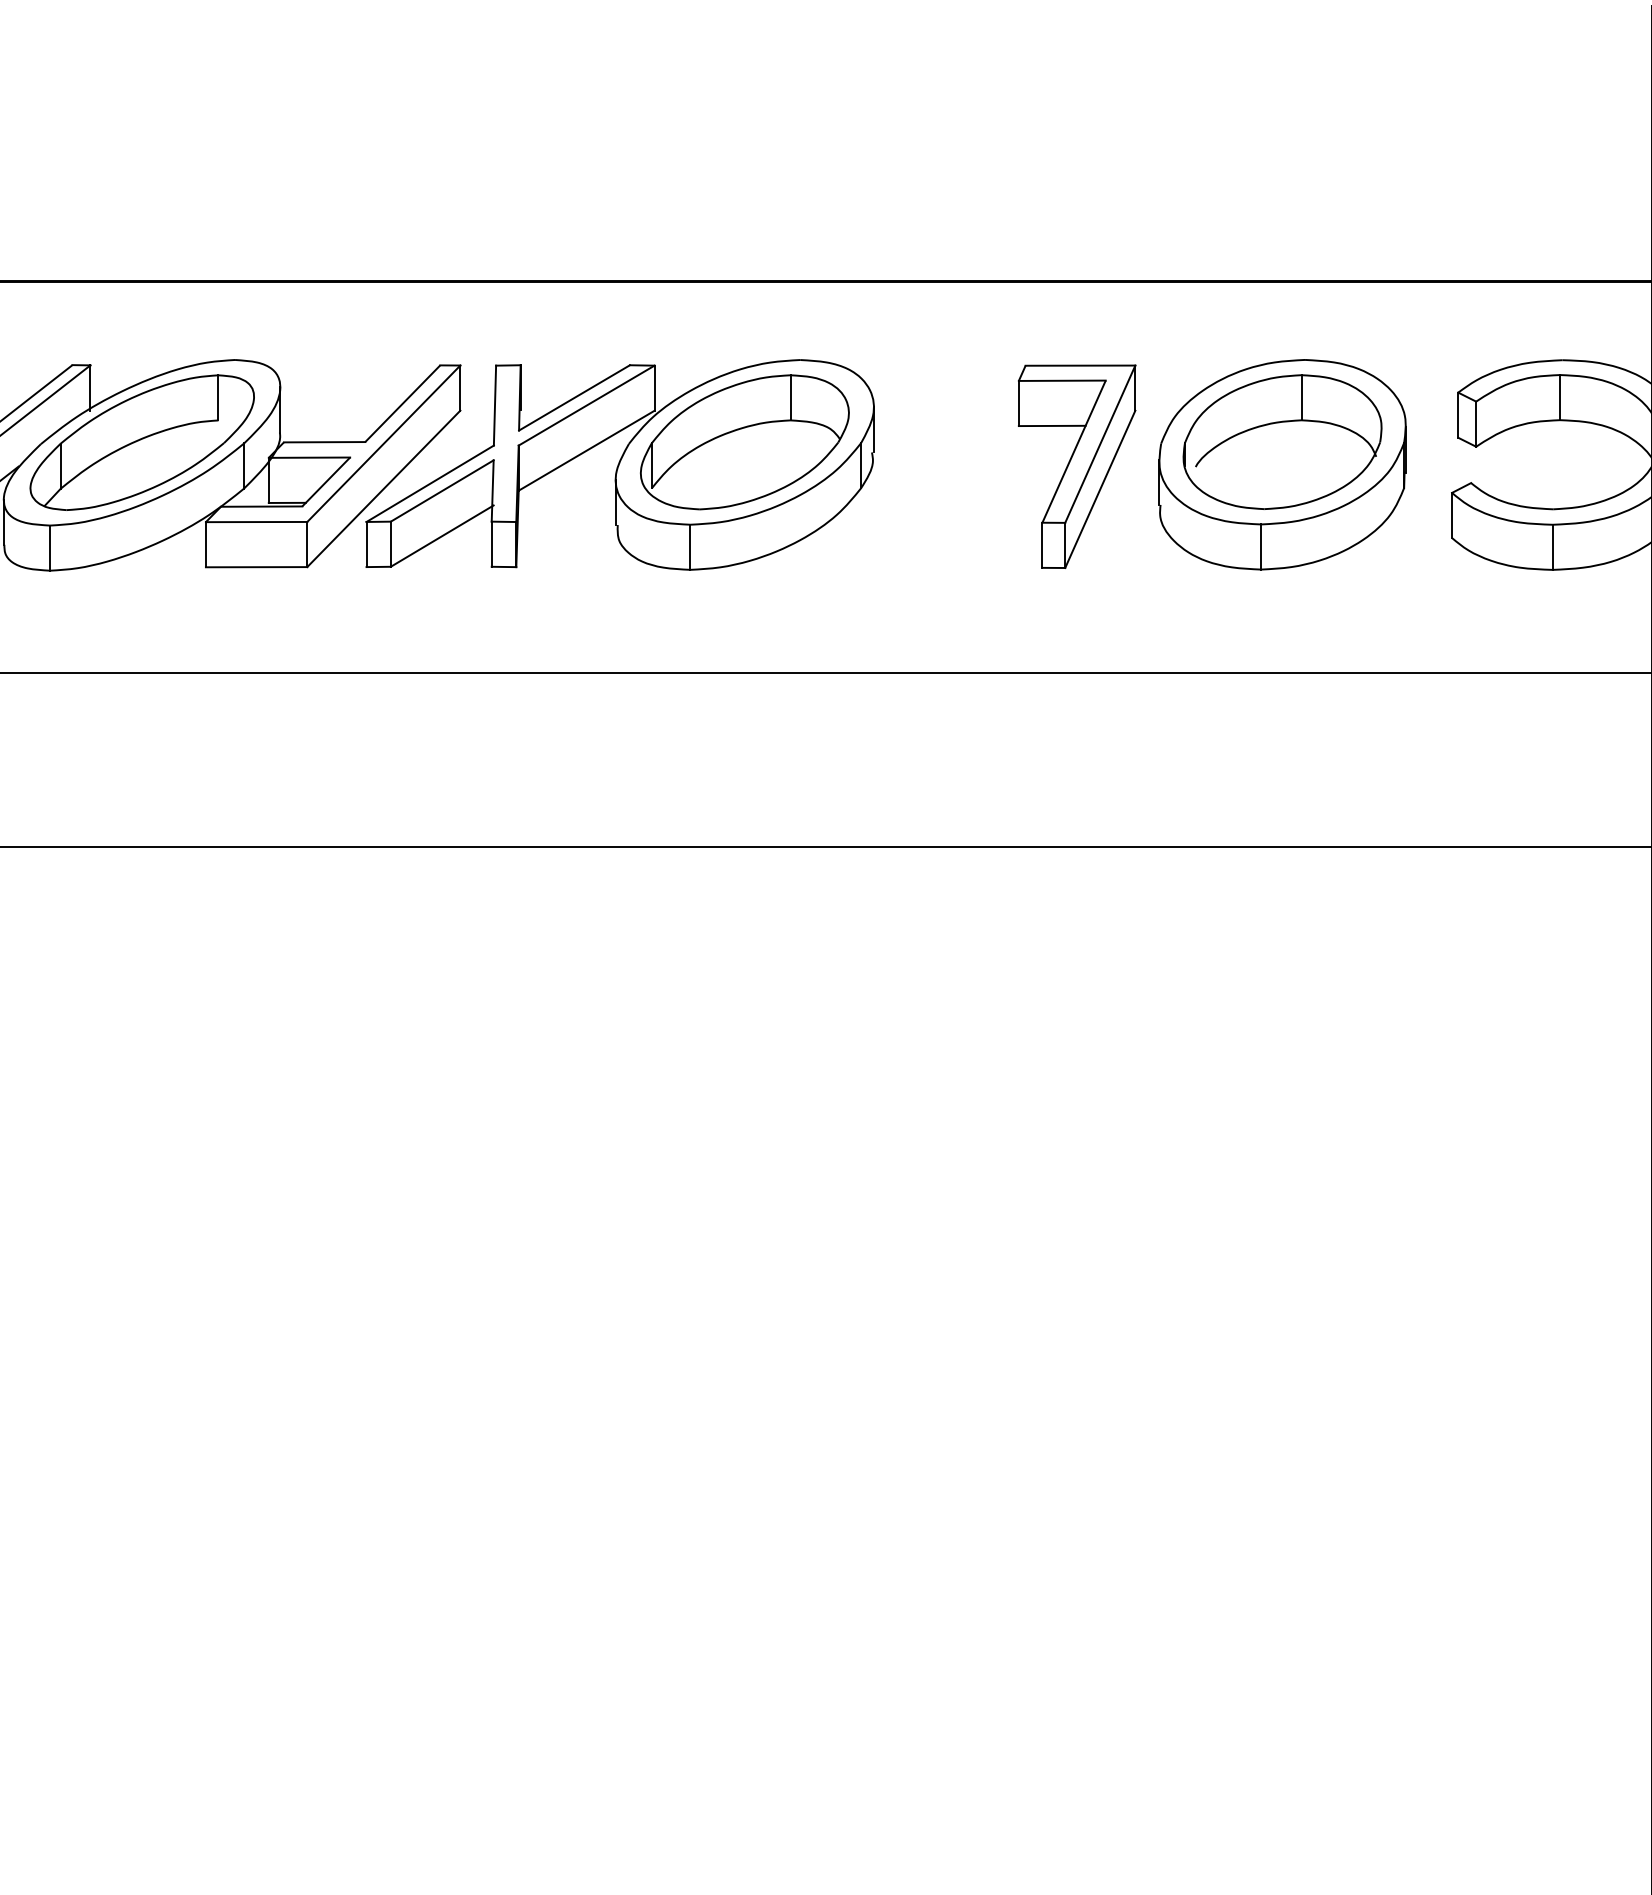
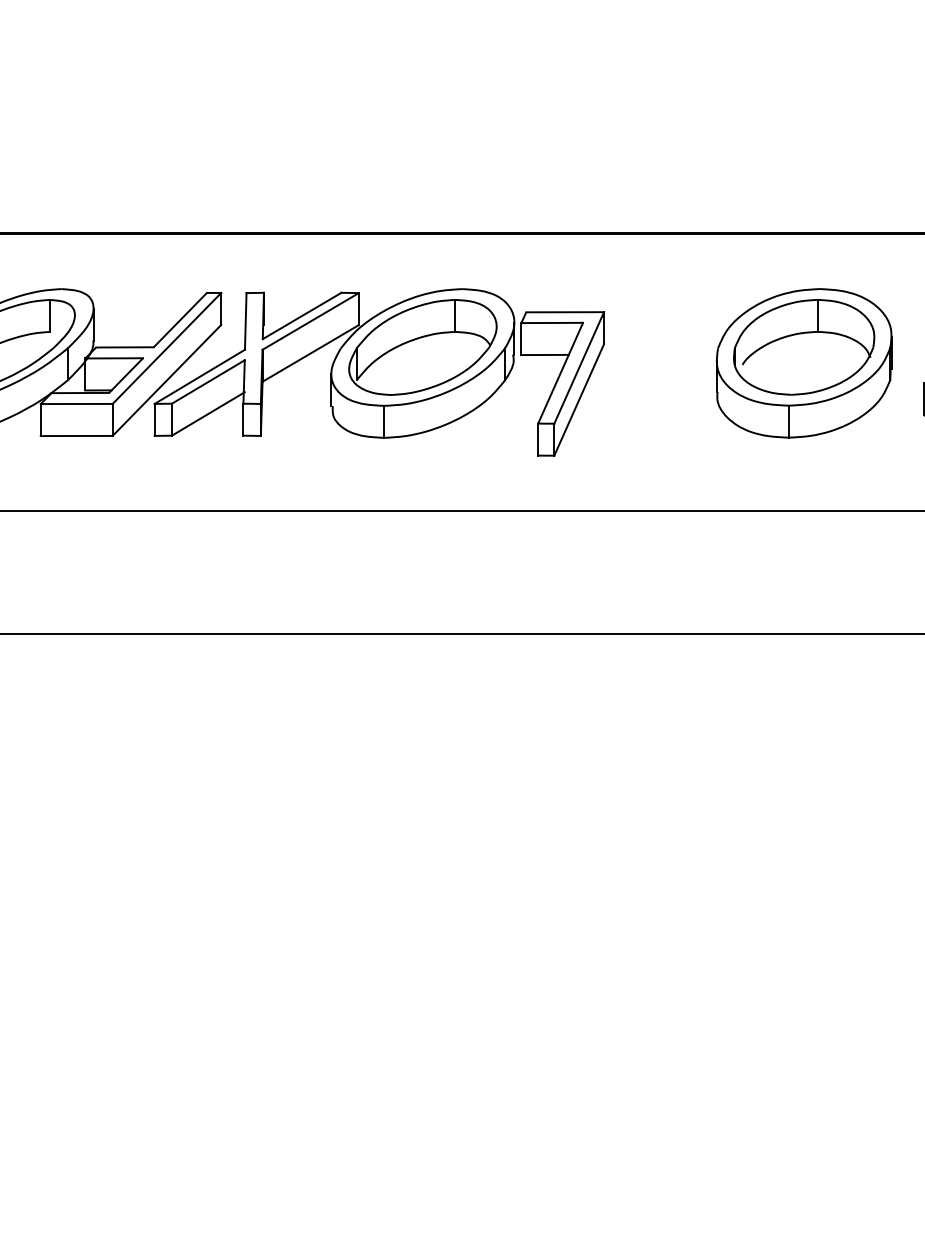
part: (1077, 466) -> (563, 383), moved

